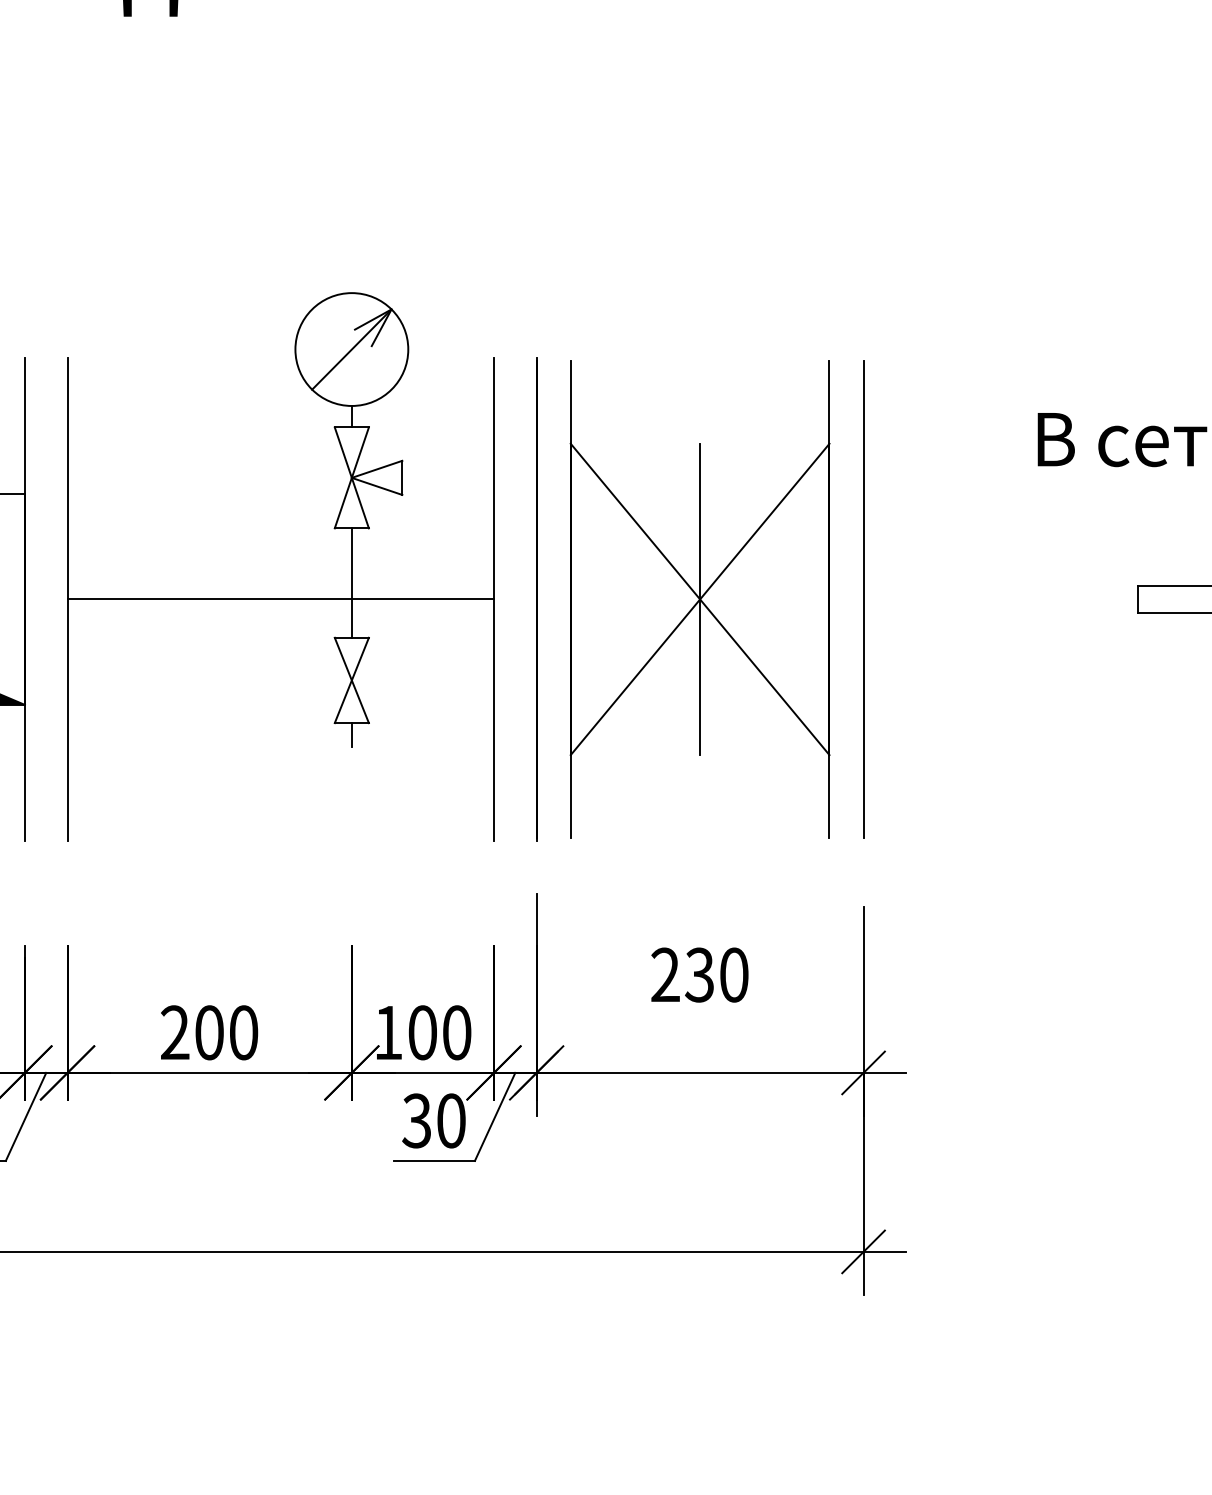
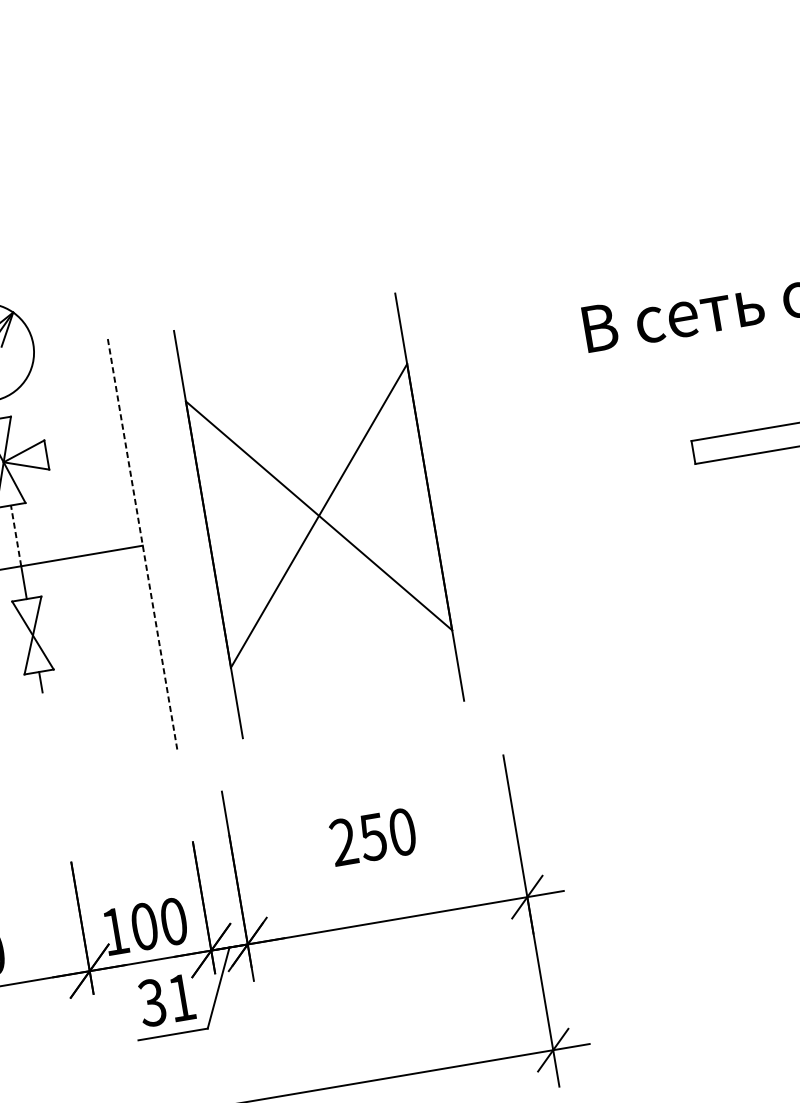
line: (351, 563) -> (15, 535), solid -> dashed
line: (494, 599) -> (143, 545), solid -> dashed
line: (536, 599) -> (179, 539), removed
line: (700, 599) -> (319, 515), removed
line: (863, 599) -> (458, 492), removed
text: (699, 974) -> (372, 836), 230 -> 250
text: (451, 1120) -> (181, 997), 30 -> 31

